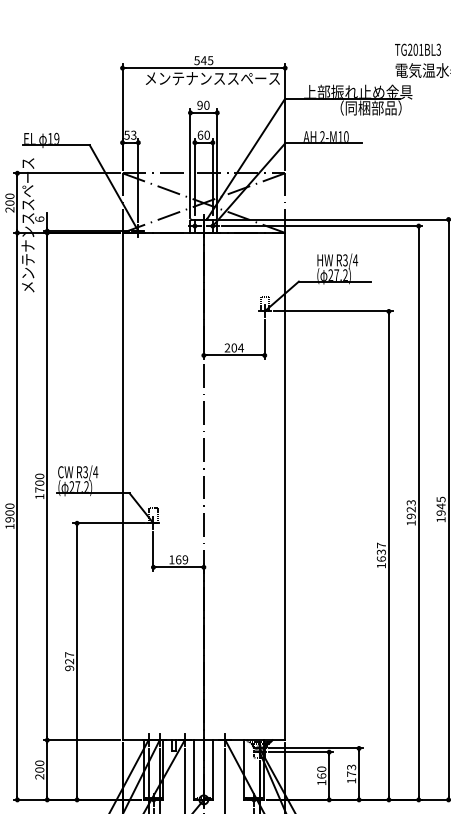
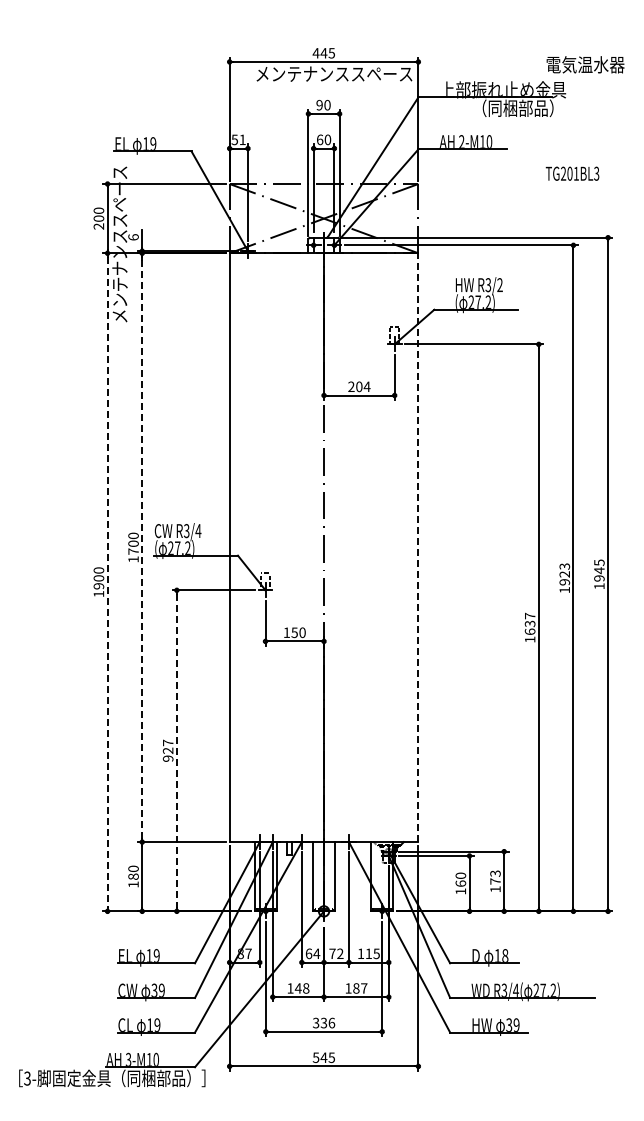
text: (417, 49) -> (572, 173), moved
text: (196, 60) -> (315, 53), 545 -> 445
text: (133, 134) -> (242, 139), 53 -> 51
text: (355, 259) -> (500, 284), R3/4 -> R3/2
line: (47, 486) -> (142, 547), solid -> dashed
line: (285, 486) -> (418, 547), solid -> dashed
line: (17, 516) -> (107, 582), solid -> dashed
text: (181, 559) -> (298, 632), 169 -> 150
line: (76, 662) -> (176, 751), solid -> dashed
text: (39, 773) -> (133, 880), 200 -> 180

